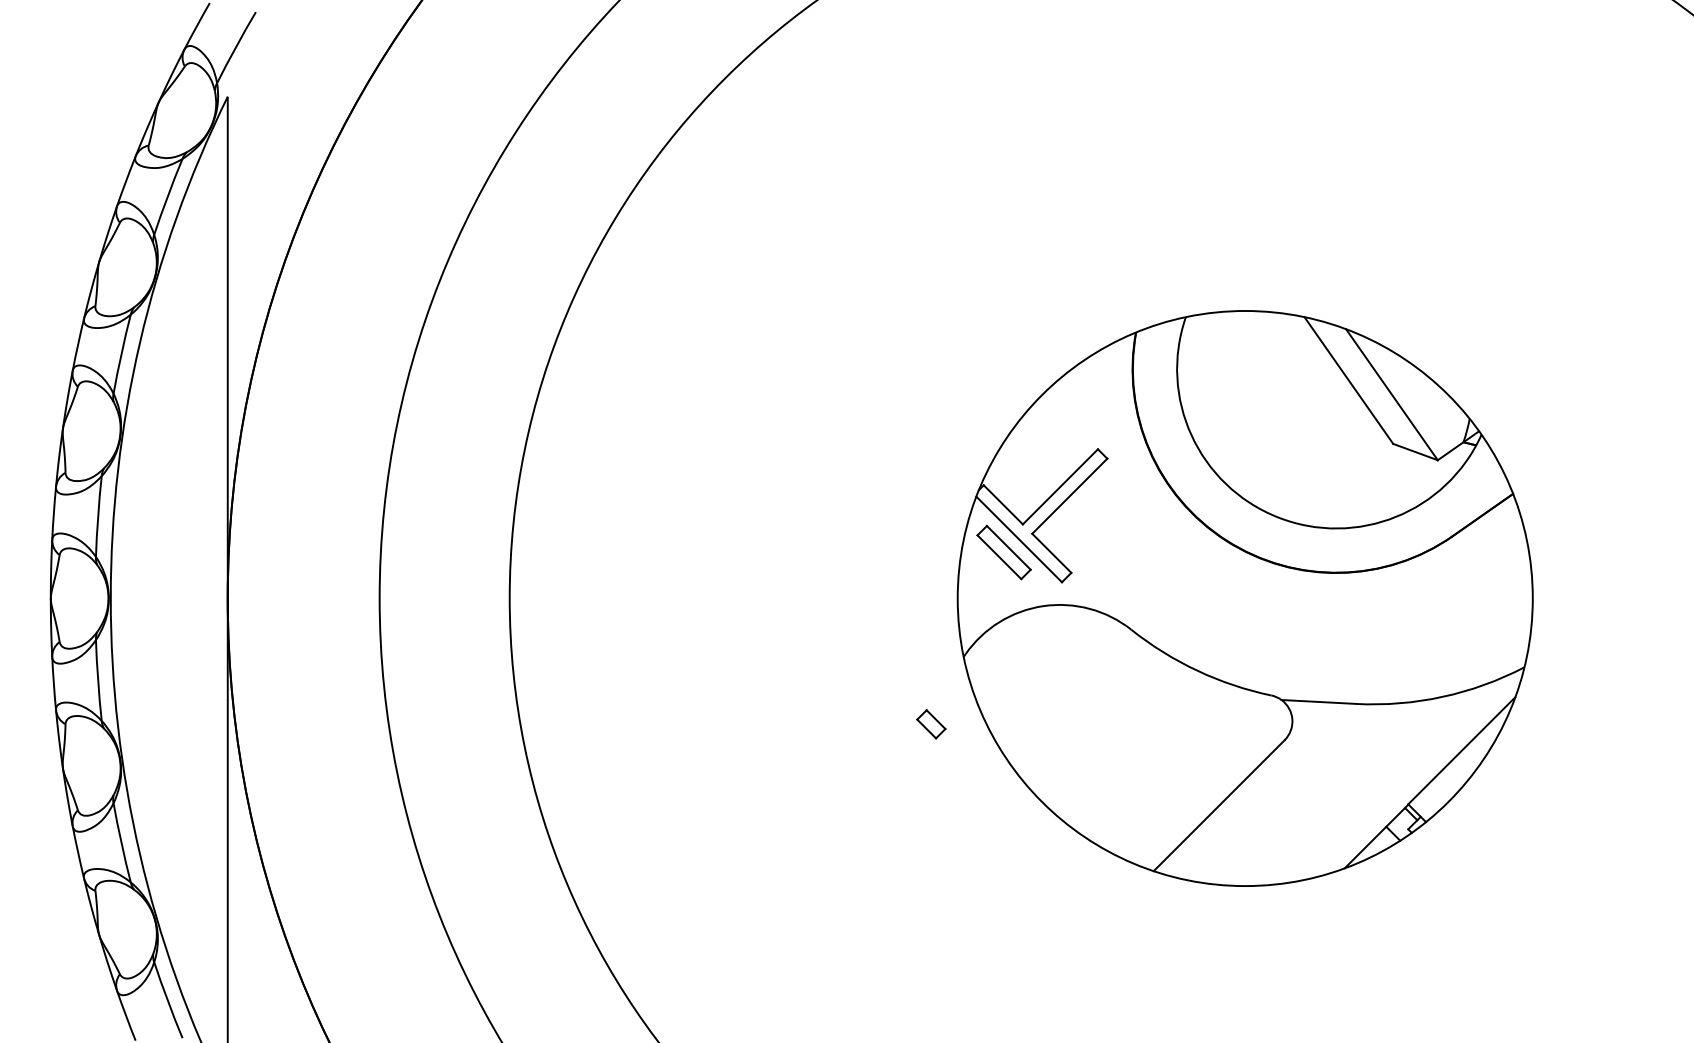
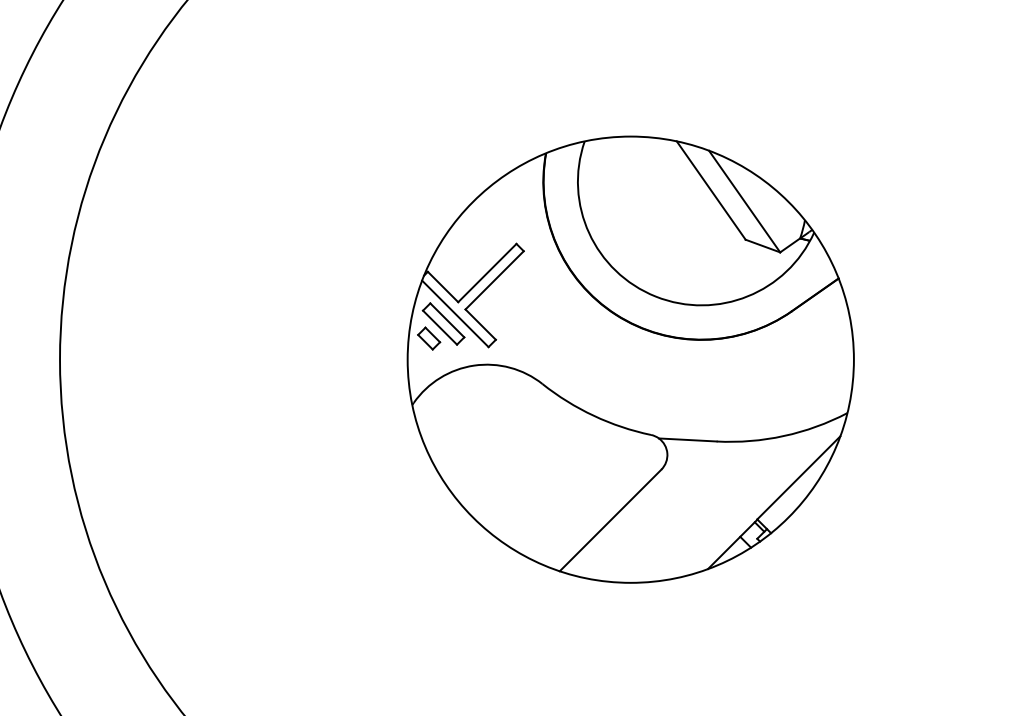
part: (931, 724) -> (429, 338), moved

